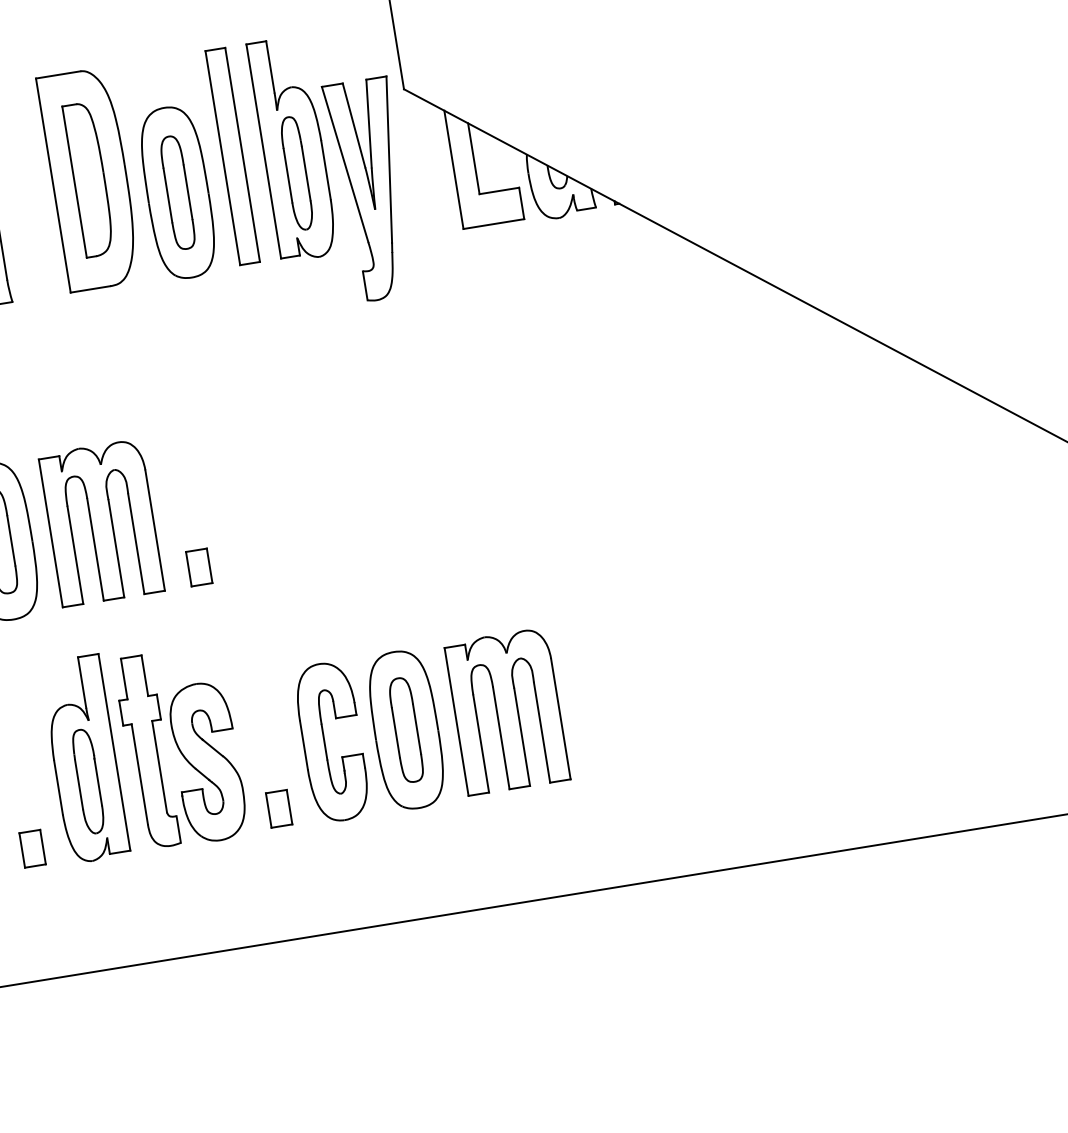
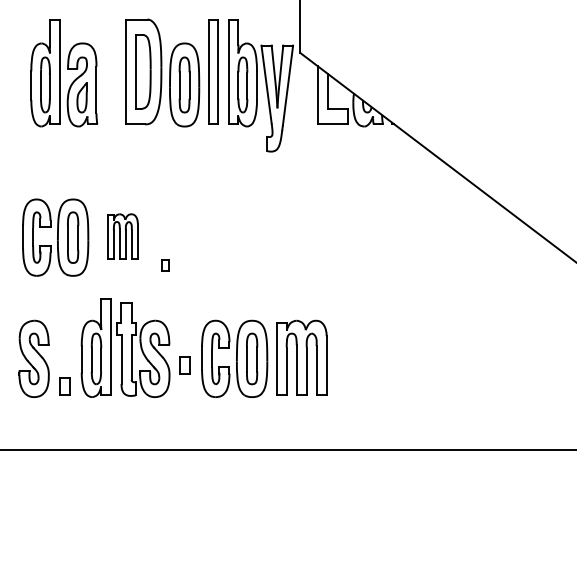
part: (101, 522) -> (122, 236), size x0.6
part: (198, 567) -> (165, 265), size x0.7
part: (277, 808) -> (184, 365), moved

